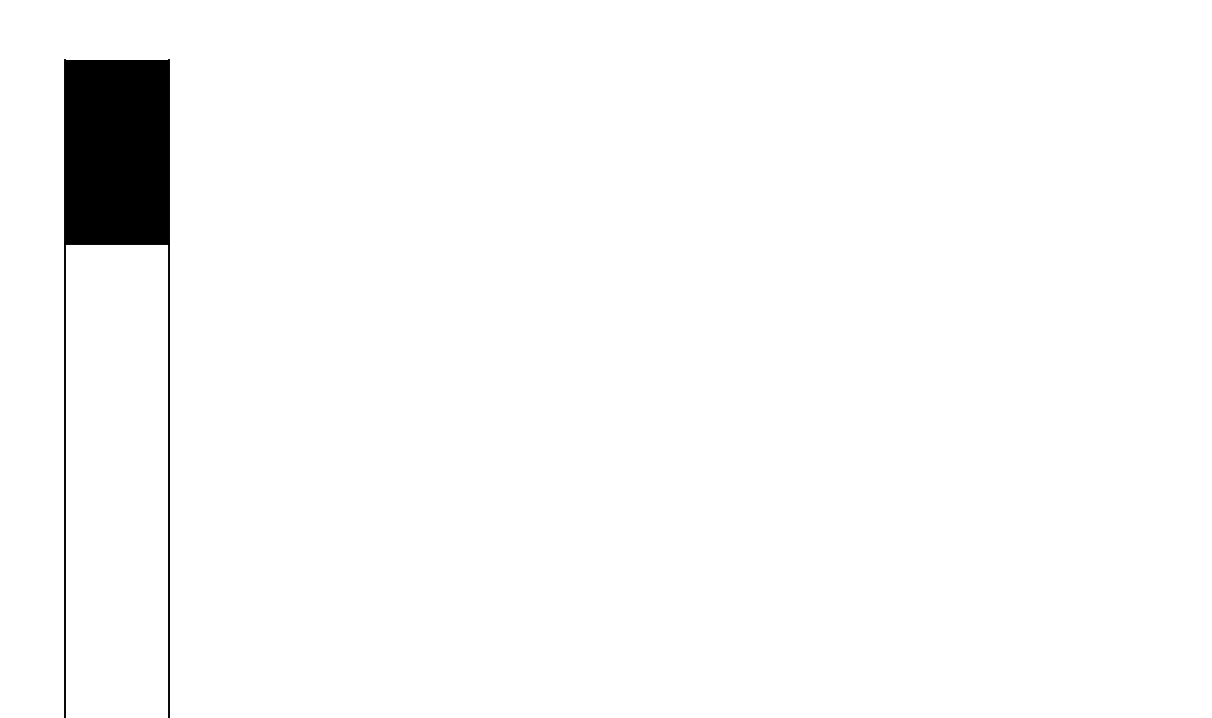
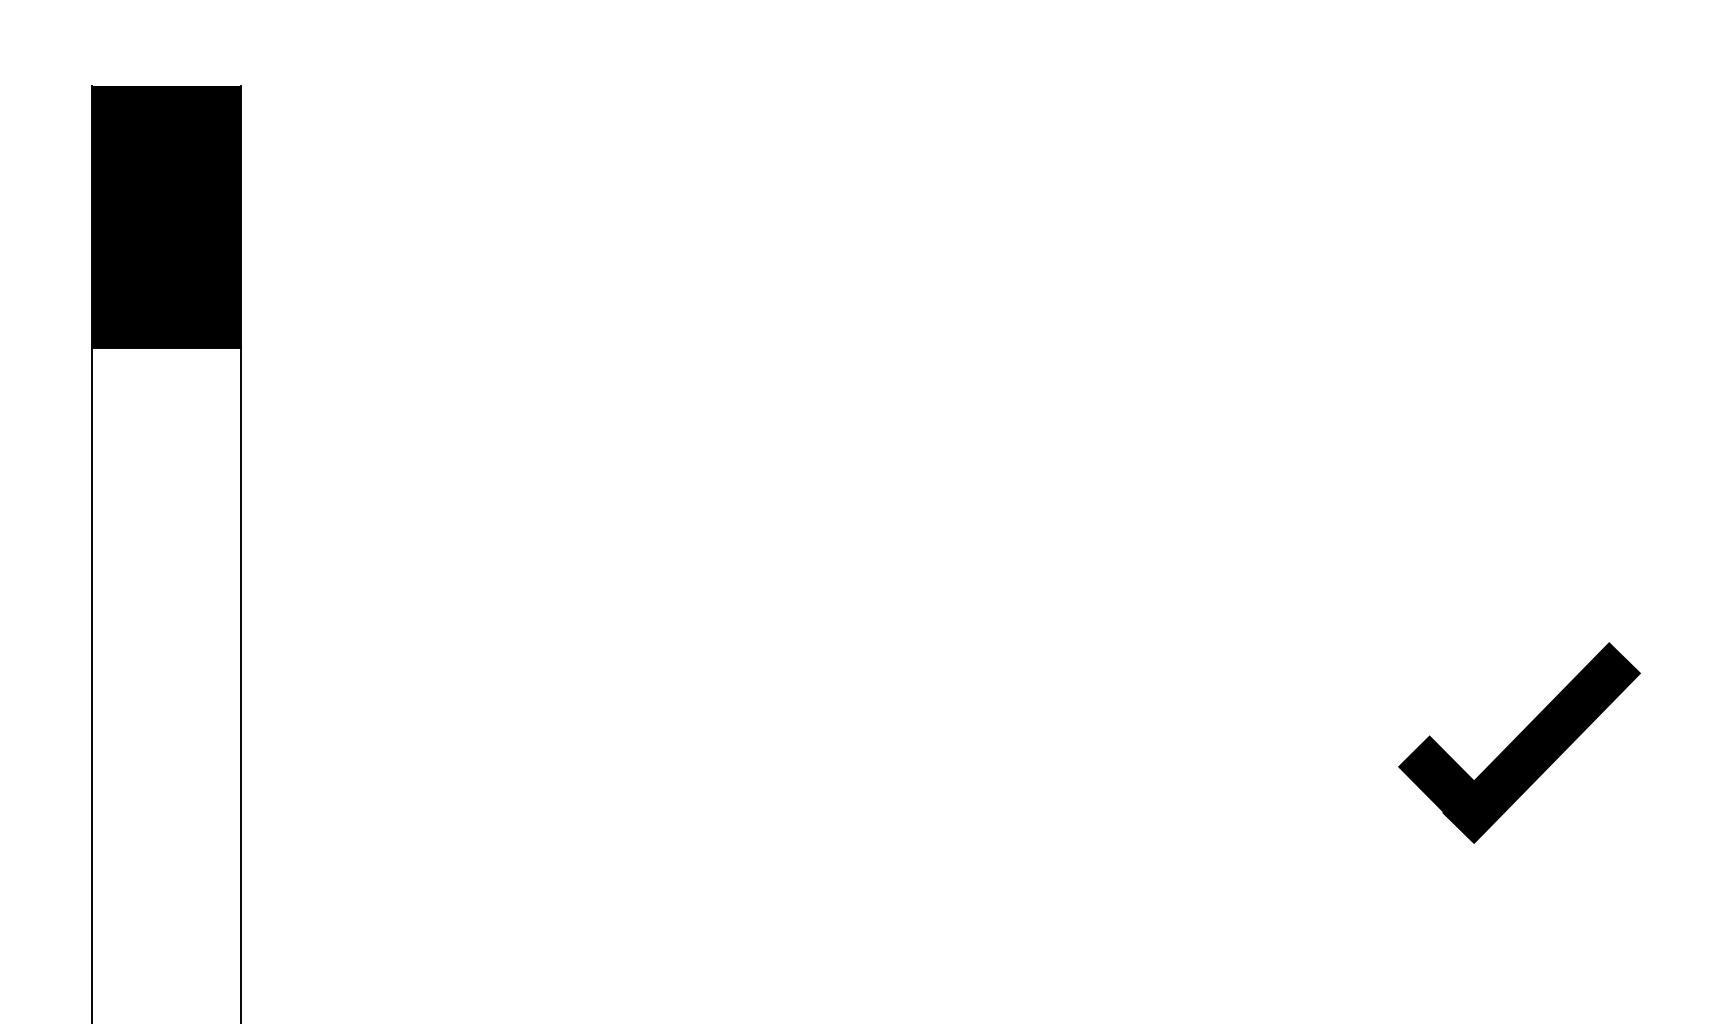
part: (1065, 520) -> (1519, 742), added

